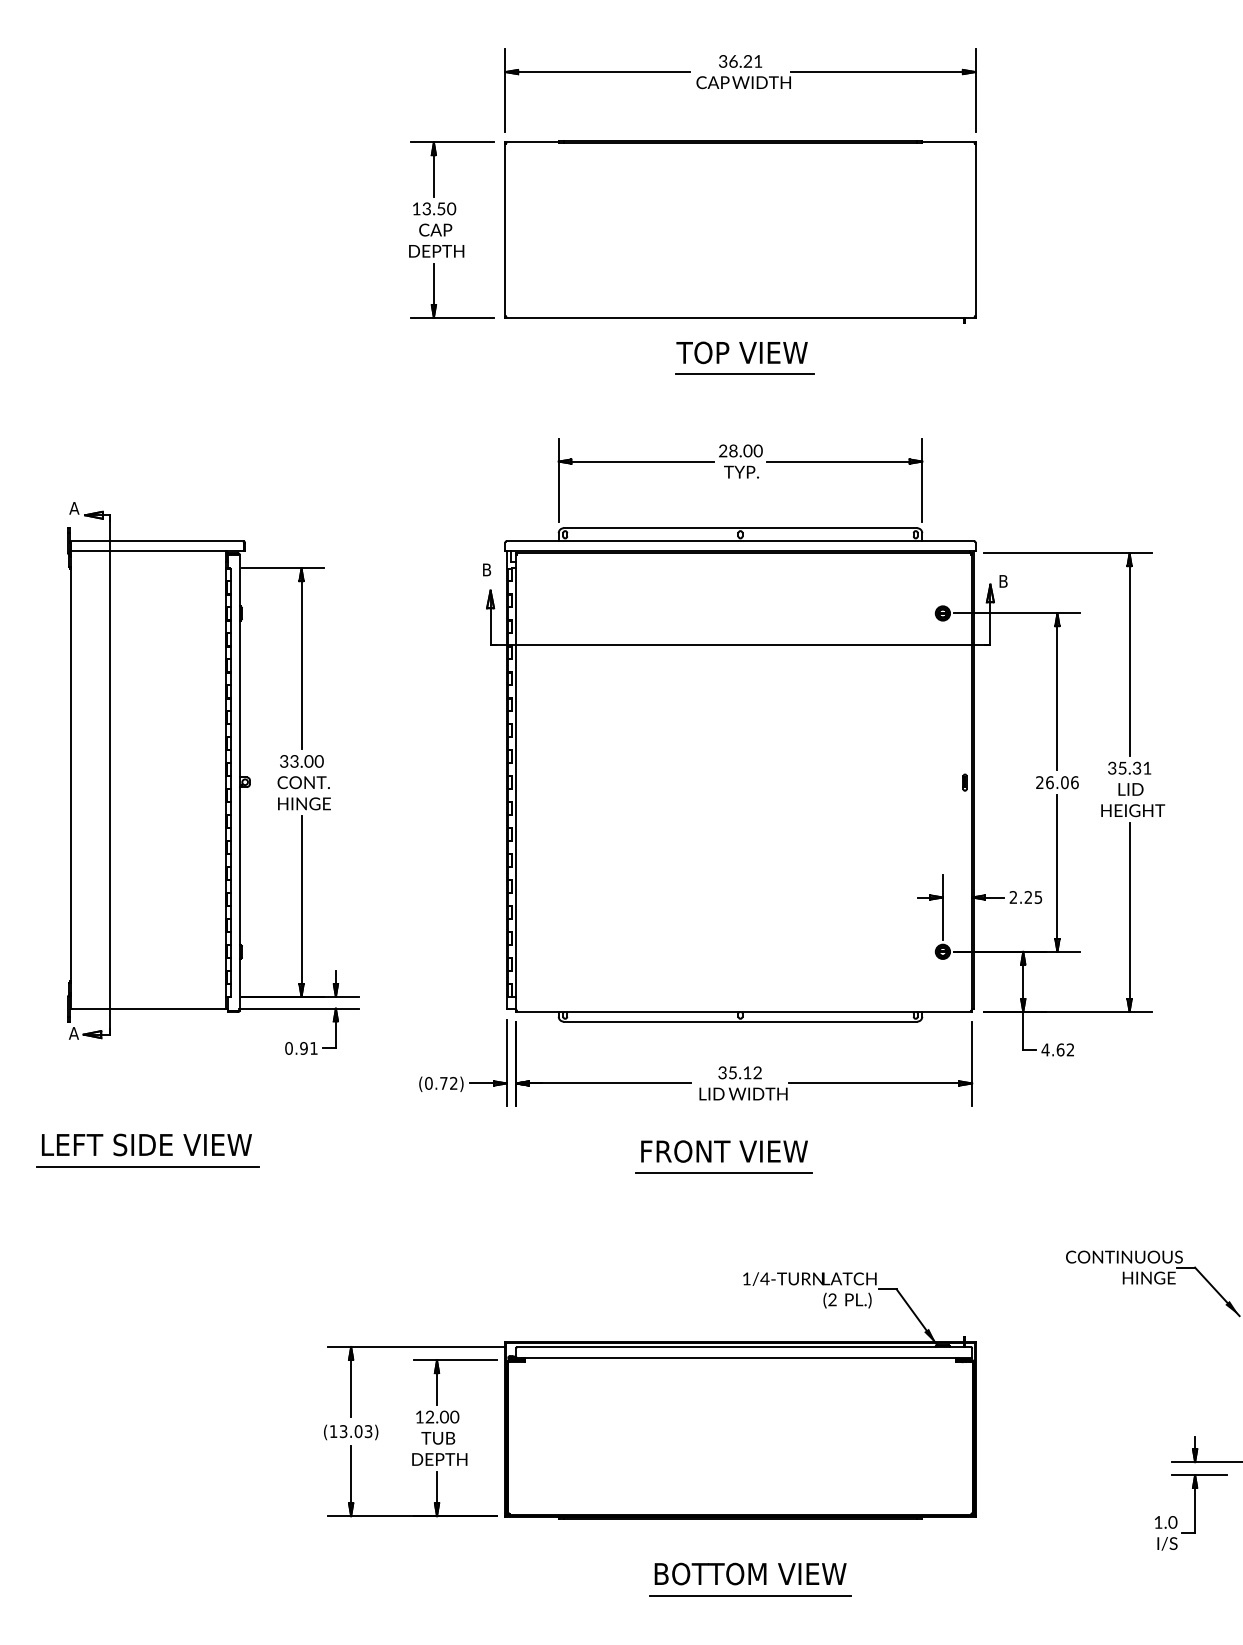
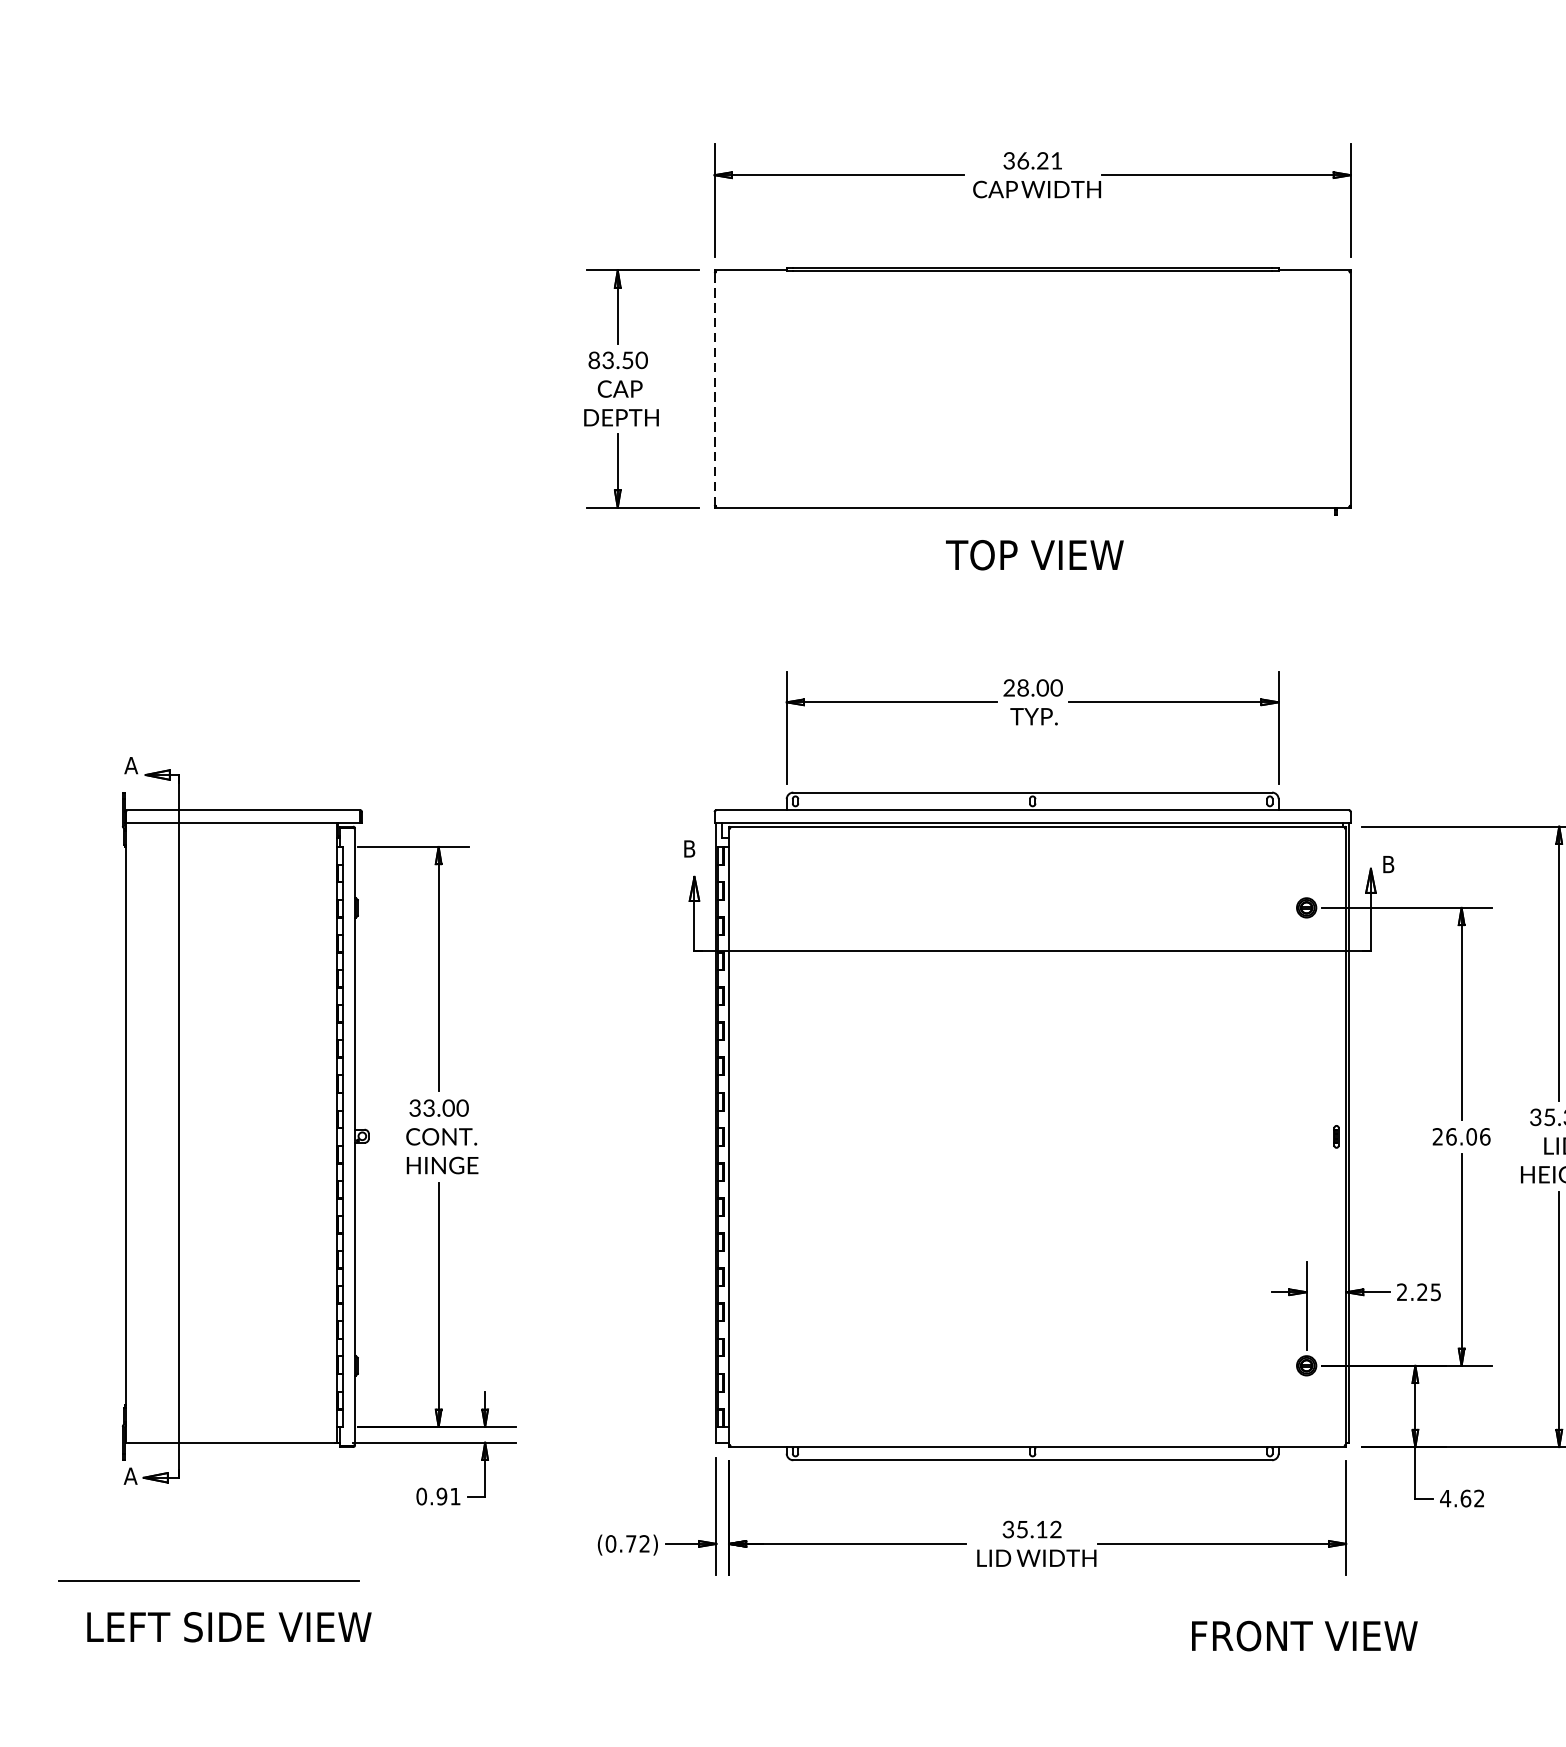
text: (416, 208) -> (594, 359), 13.50 -> 83.50
line: (505, 229) -> (714, 388), solid -> dashed
line: (745, 374) -> (1039, 584), removed
text: (724, 1151) -> (1304, 1636), moved
line: (147, 1166) -> (208, 1580), moved
line: (723, 1173) -> (1009, 1665), removed

